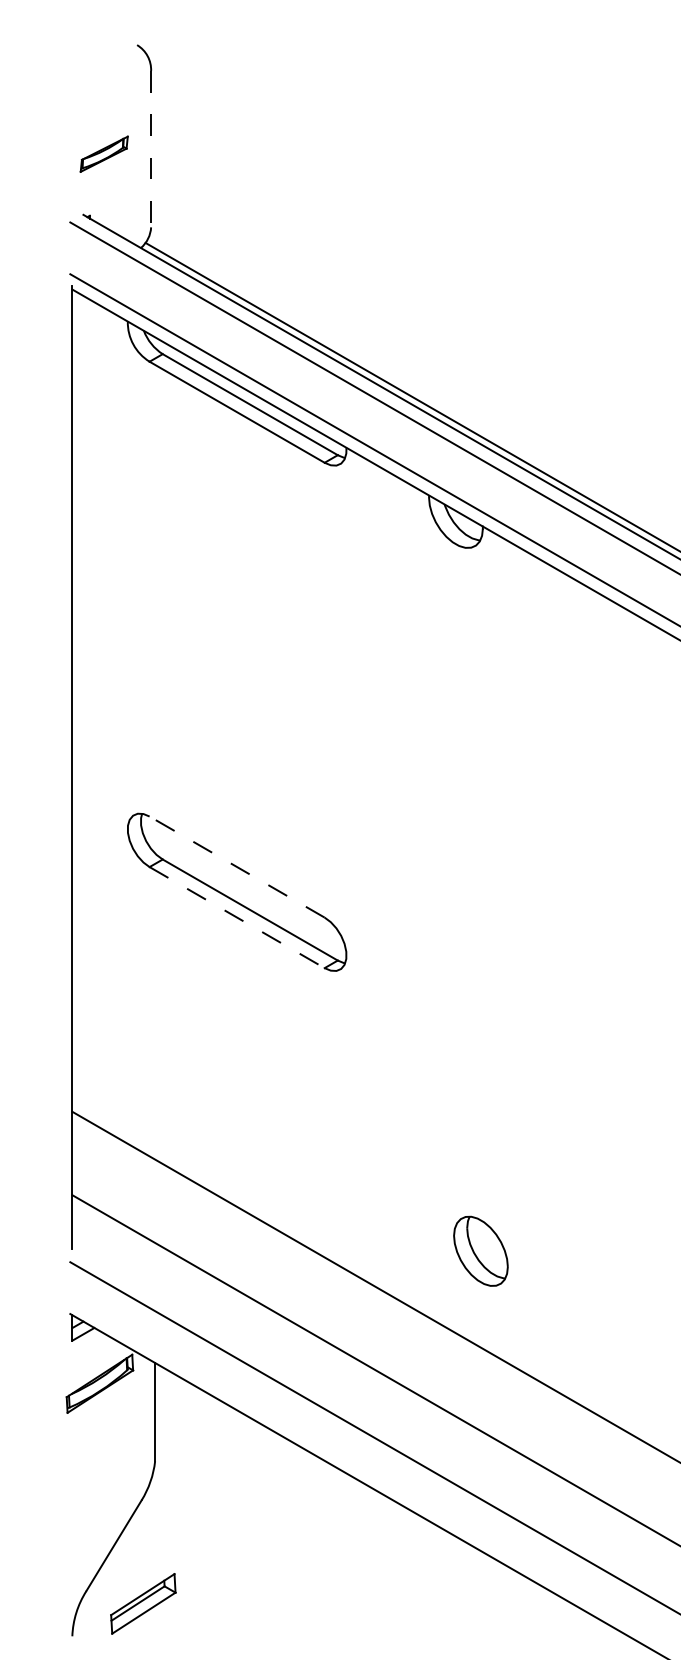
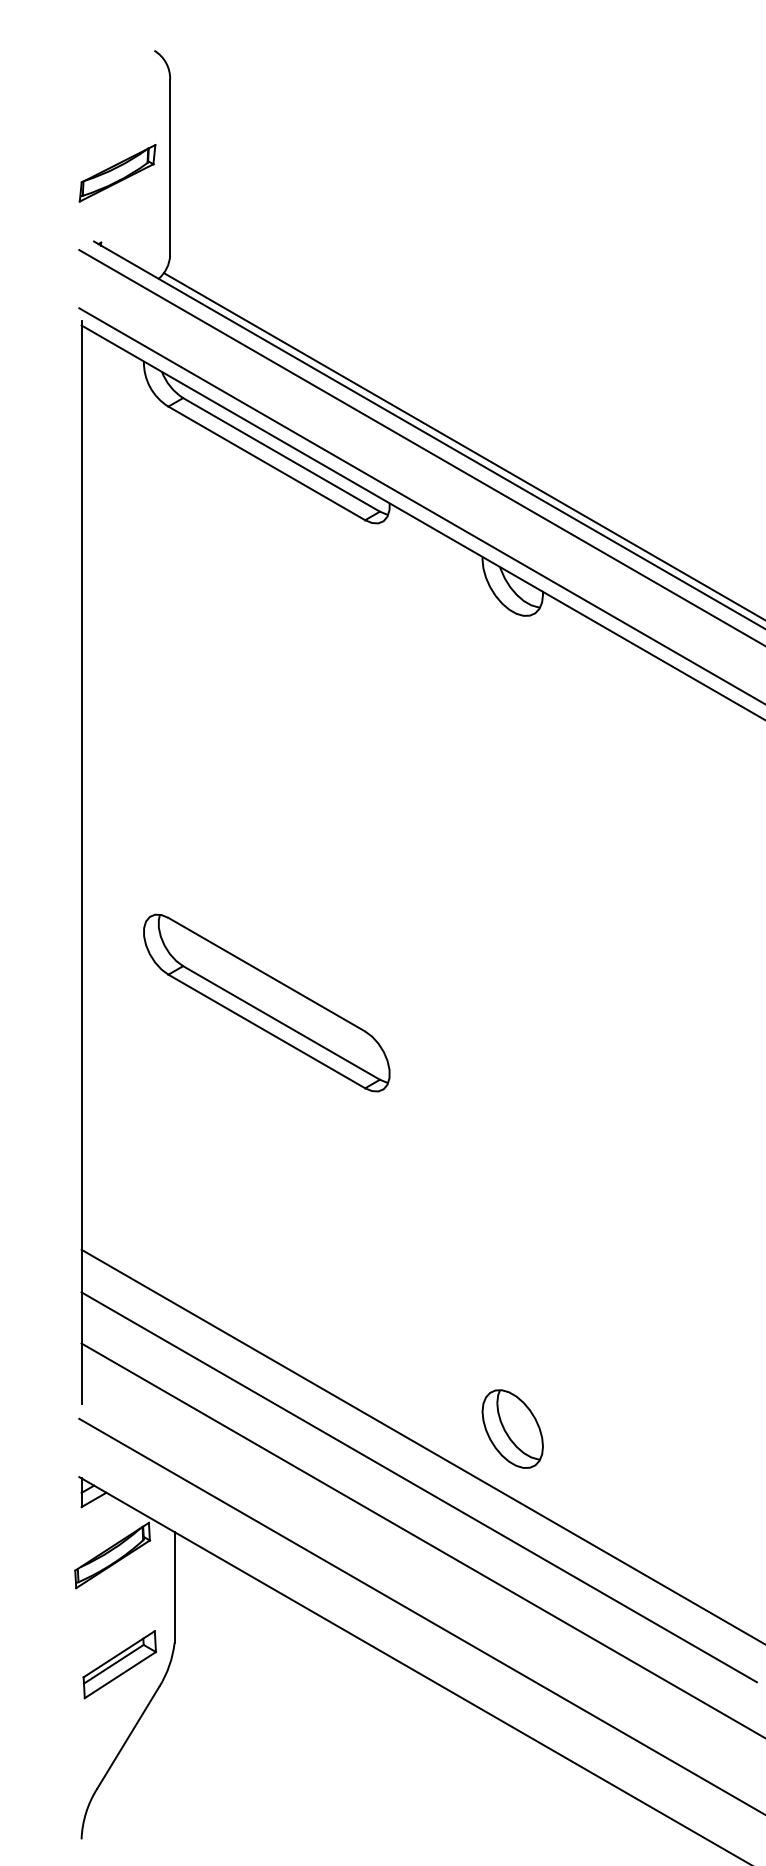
line: (151, 149) -> (170, 168), dashed -> solid
part: (103, 154) -> (116, 173), size x1.43
line: (236, 866) -> (266, 974), dashed -> solid
line: (237, 917) -> (267, 1031), dashed -> solid
part: (480, 1250) -> (512, 1428), moved
line: (372, 1322) -> (418, 1486), added
part: (143, 1603) -> (119, 1664), moved

